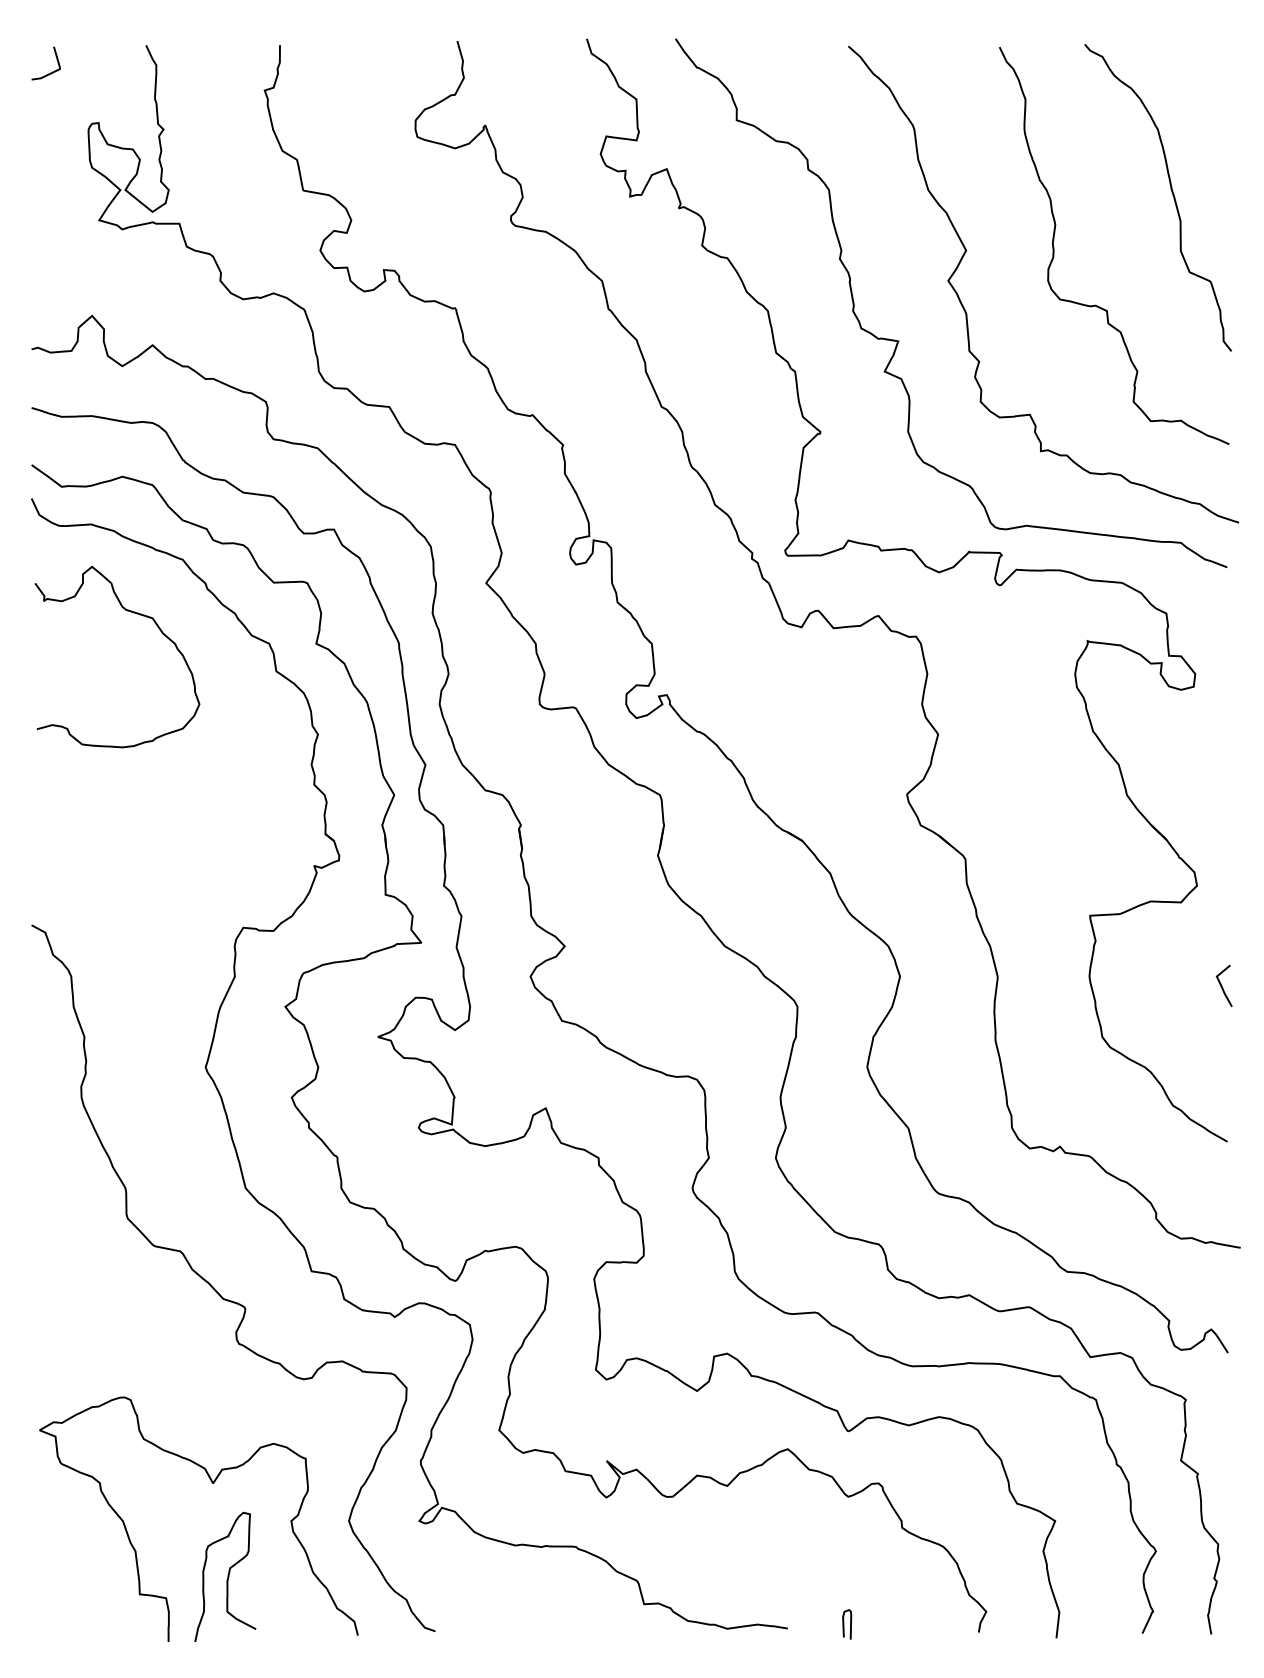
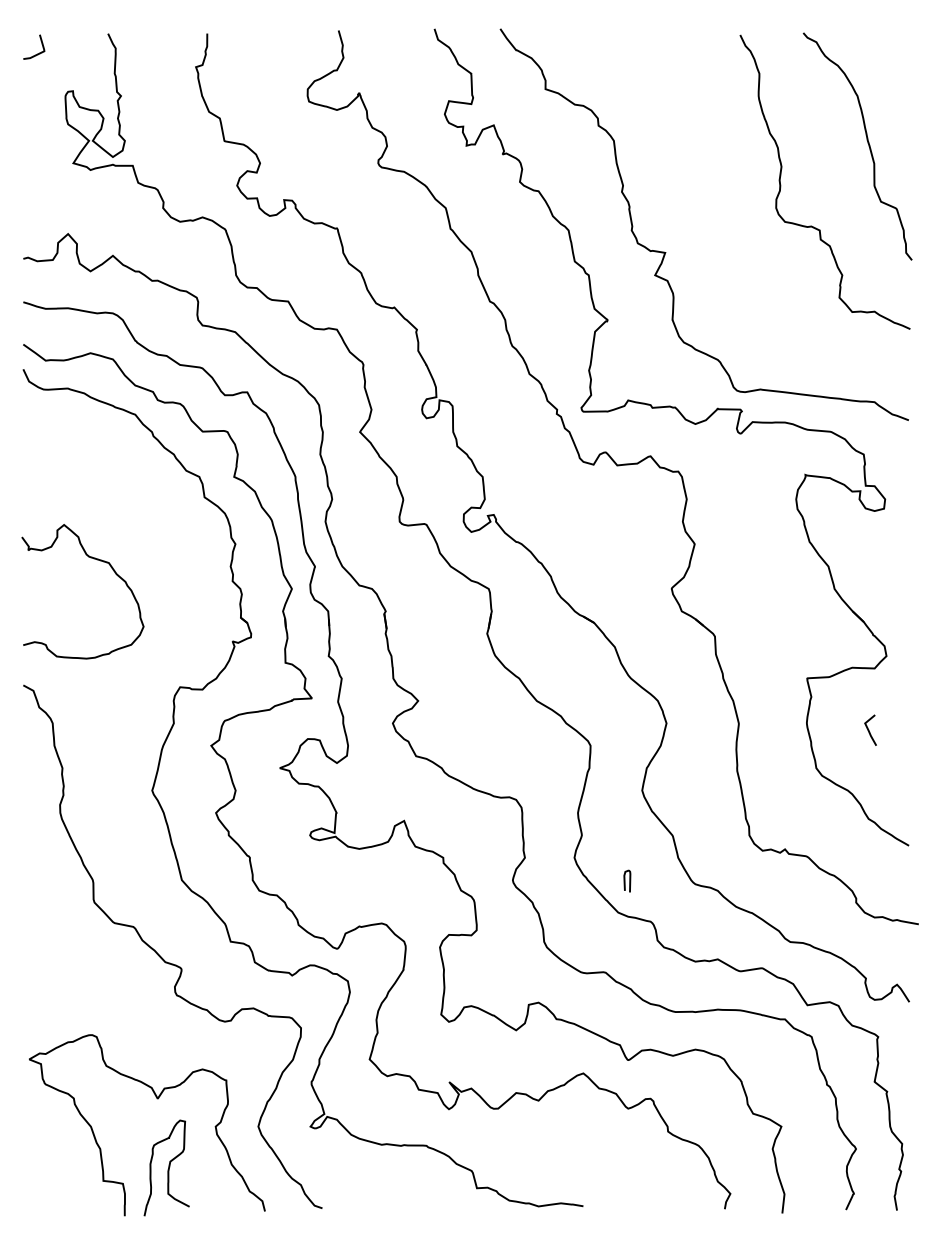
curve: (967, 312) -> (716, 231), removed
curve: (127, 612) -> (90, 558), moved
line: (1222, 984) -> (869, 729), moved
curve: (844, 1623) -> (625, 880), moved

